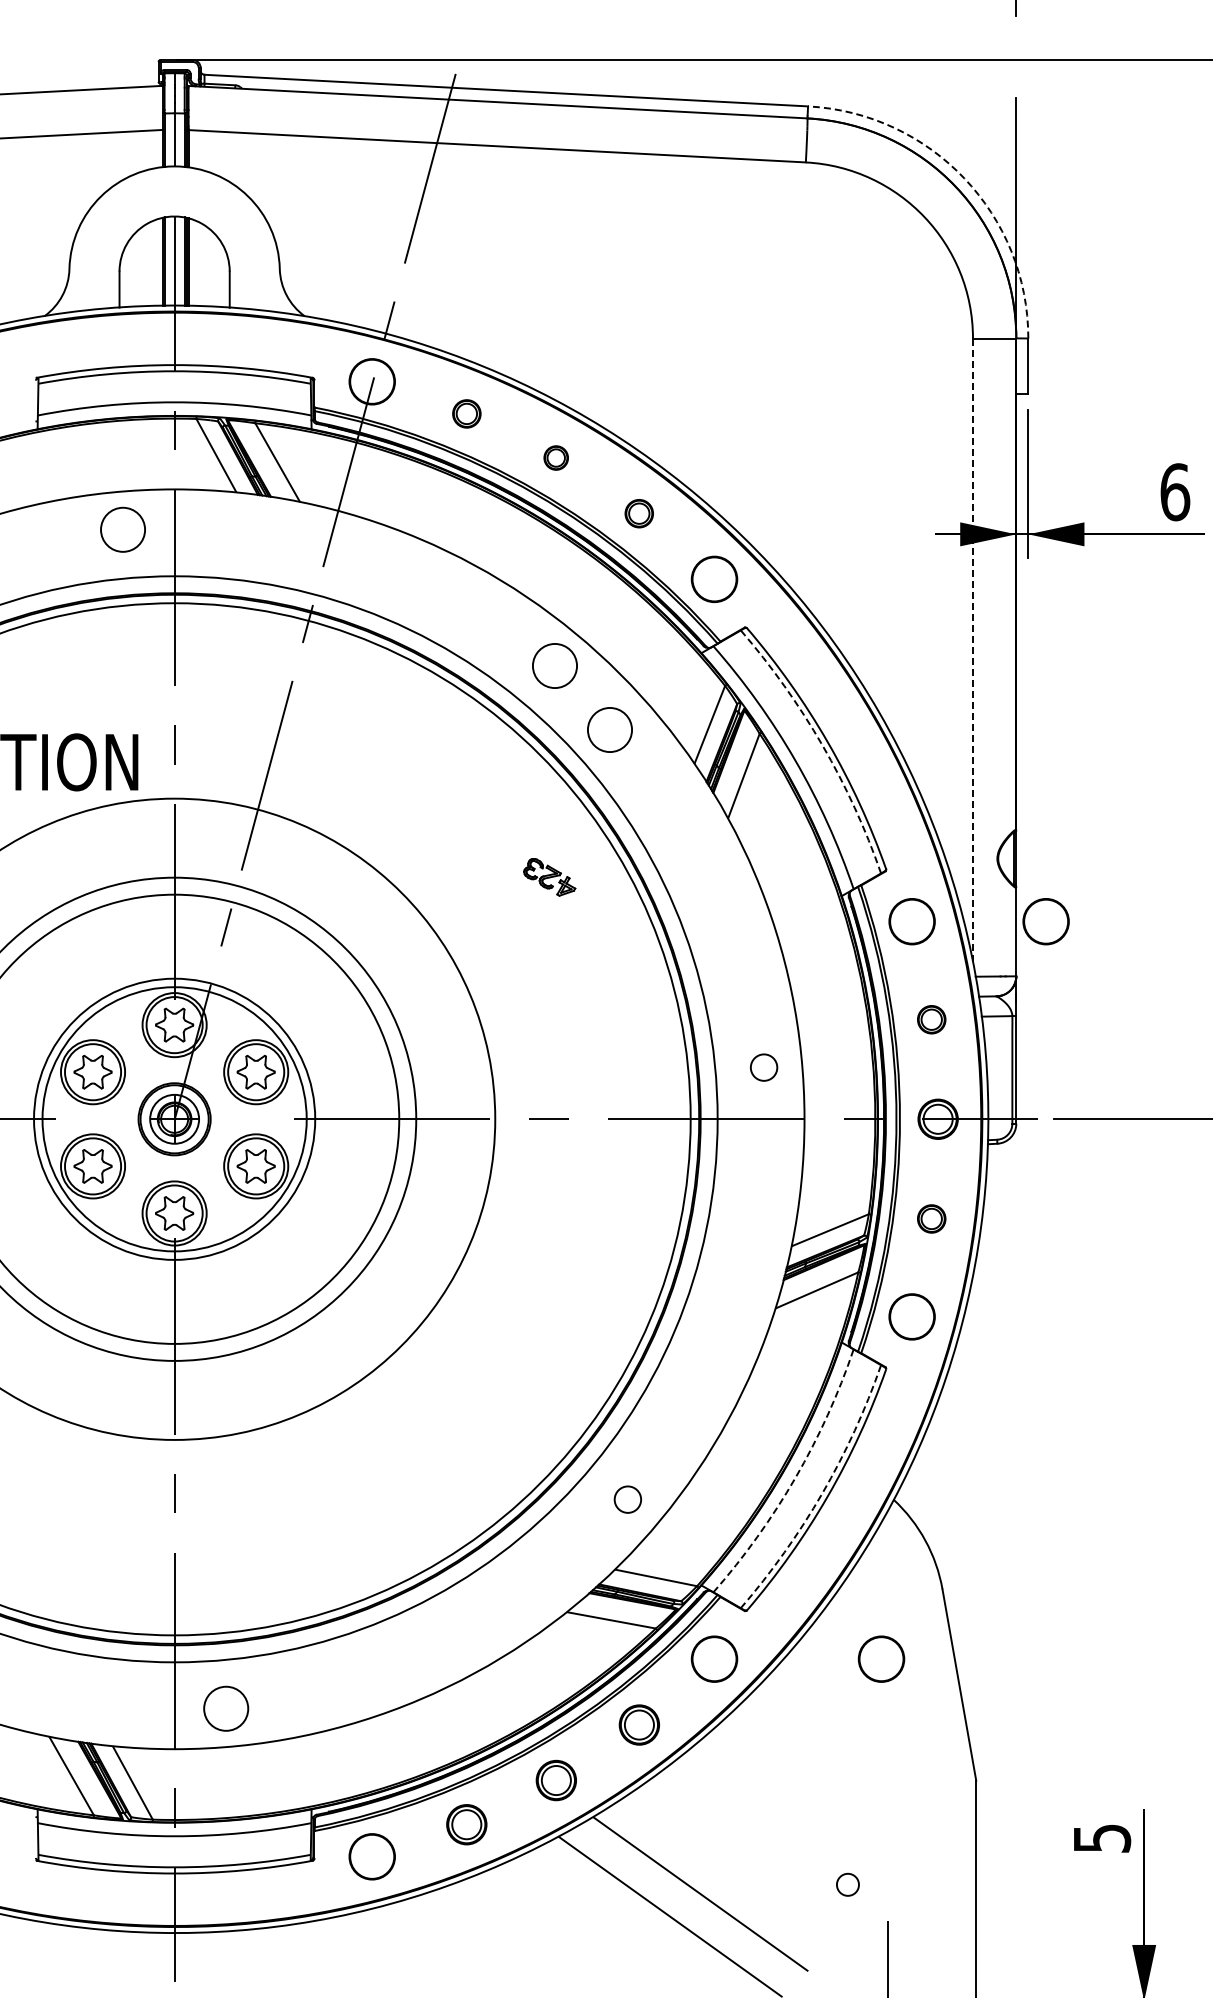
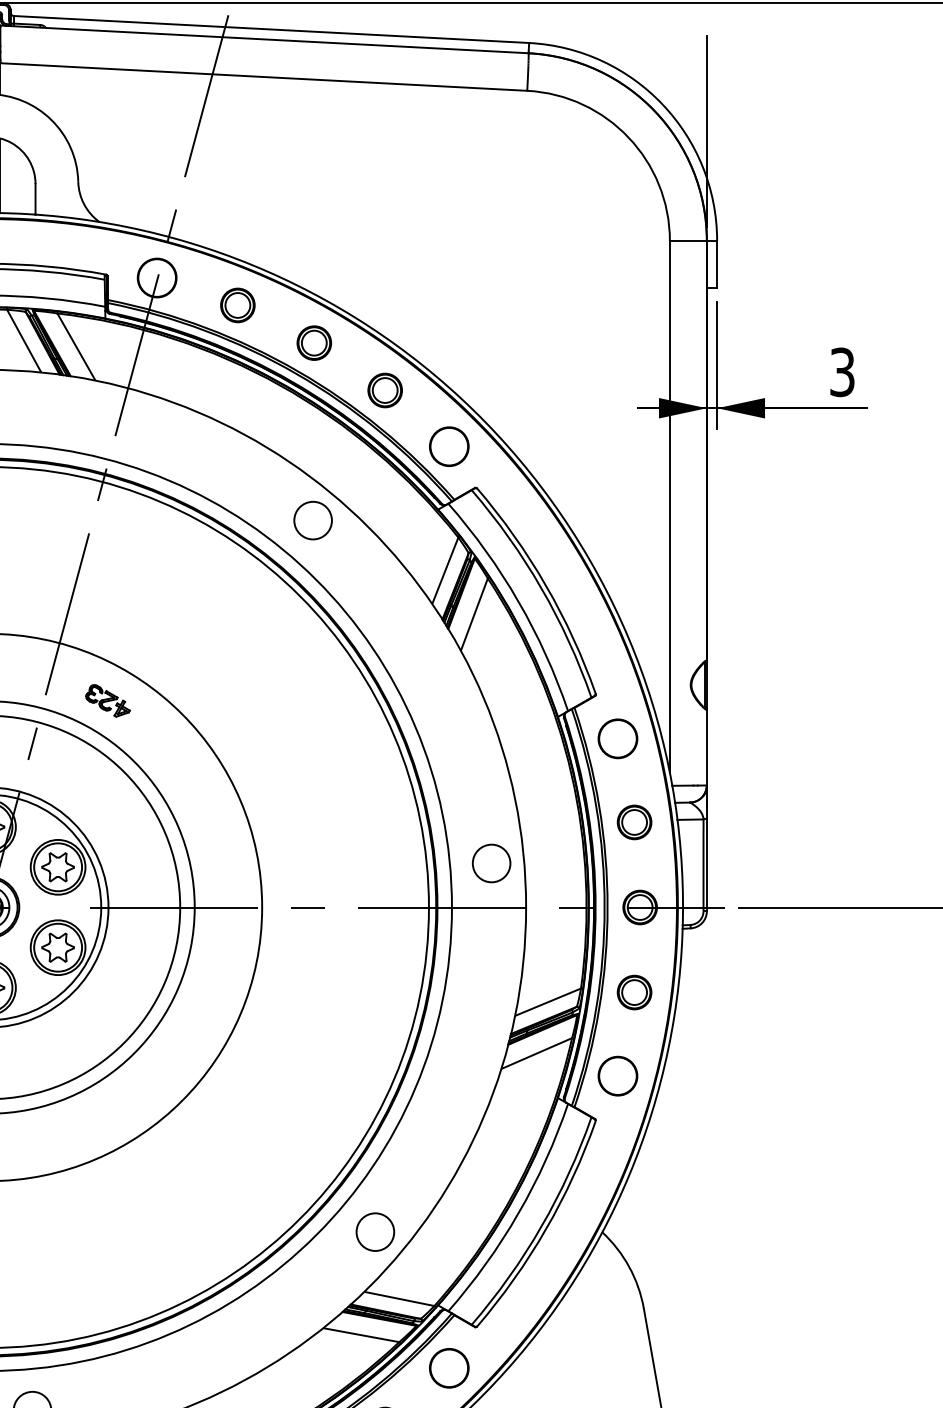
arc: (964, 178) -> (662, 104), dashed -> solid
part: (466, 413) -> (237, 305), size x1.43
part: (555, 457) -> (313, 342), size x1.67
text: (1175, 492) -> (842, 372), 6 -> 3
part: (638, 513) -> (384, 390), size x1.43
line: (972, 650) -> (669, 507), dashed -> solid
circle: (609, 729) -> (359, 574), removed
arc: (822, 745) -> (541, 588), dashed -> solid
part: (549, 877) -> (107, 701), moved
circle: (1045, 921) -> (731, 738), removed
part: (931, 1019) -> (634, 822), size x1.43
circle: (763, 1067) -> (491, 863), size x1.67
part: (931, 1218) -> (634, 992), size x1.43
arc: (795, 1477) -> (518, 1213), dashed -> solid
arc: (822, 1493) -> (541, 1226), dashed -> solid
circle: (627, 1499) -> (375, 1232), size x1.67
part: (881, 1658) -> (591, 1367), removed

